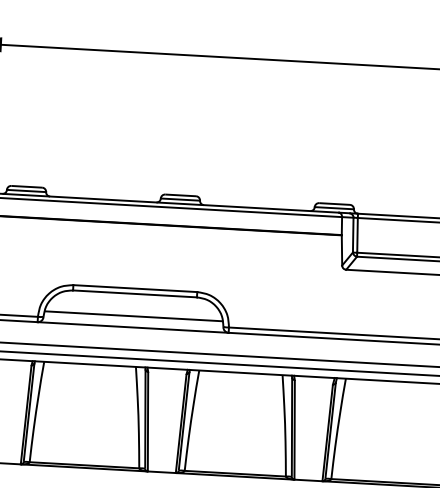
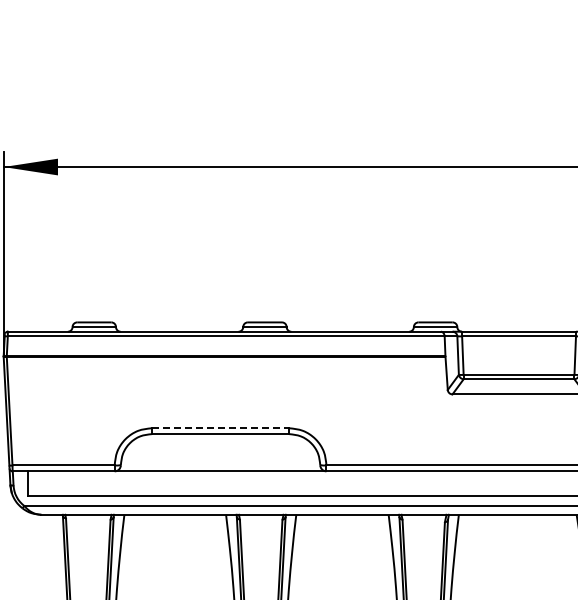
line: (135, 288) -> (220, 428), solid -> dashed
line: (133, 315) -> (220, 458), removed

